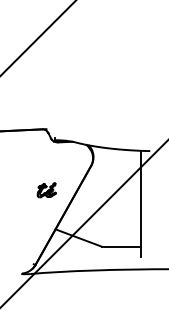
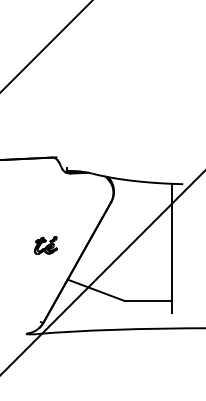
part: (46, 190) -> (45, 245), moved

